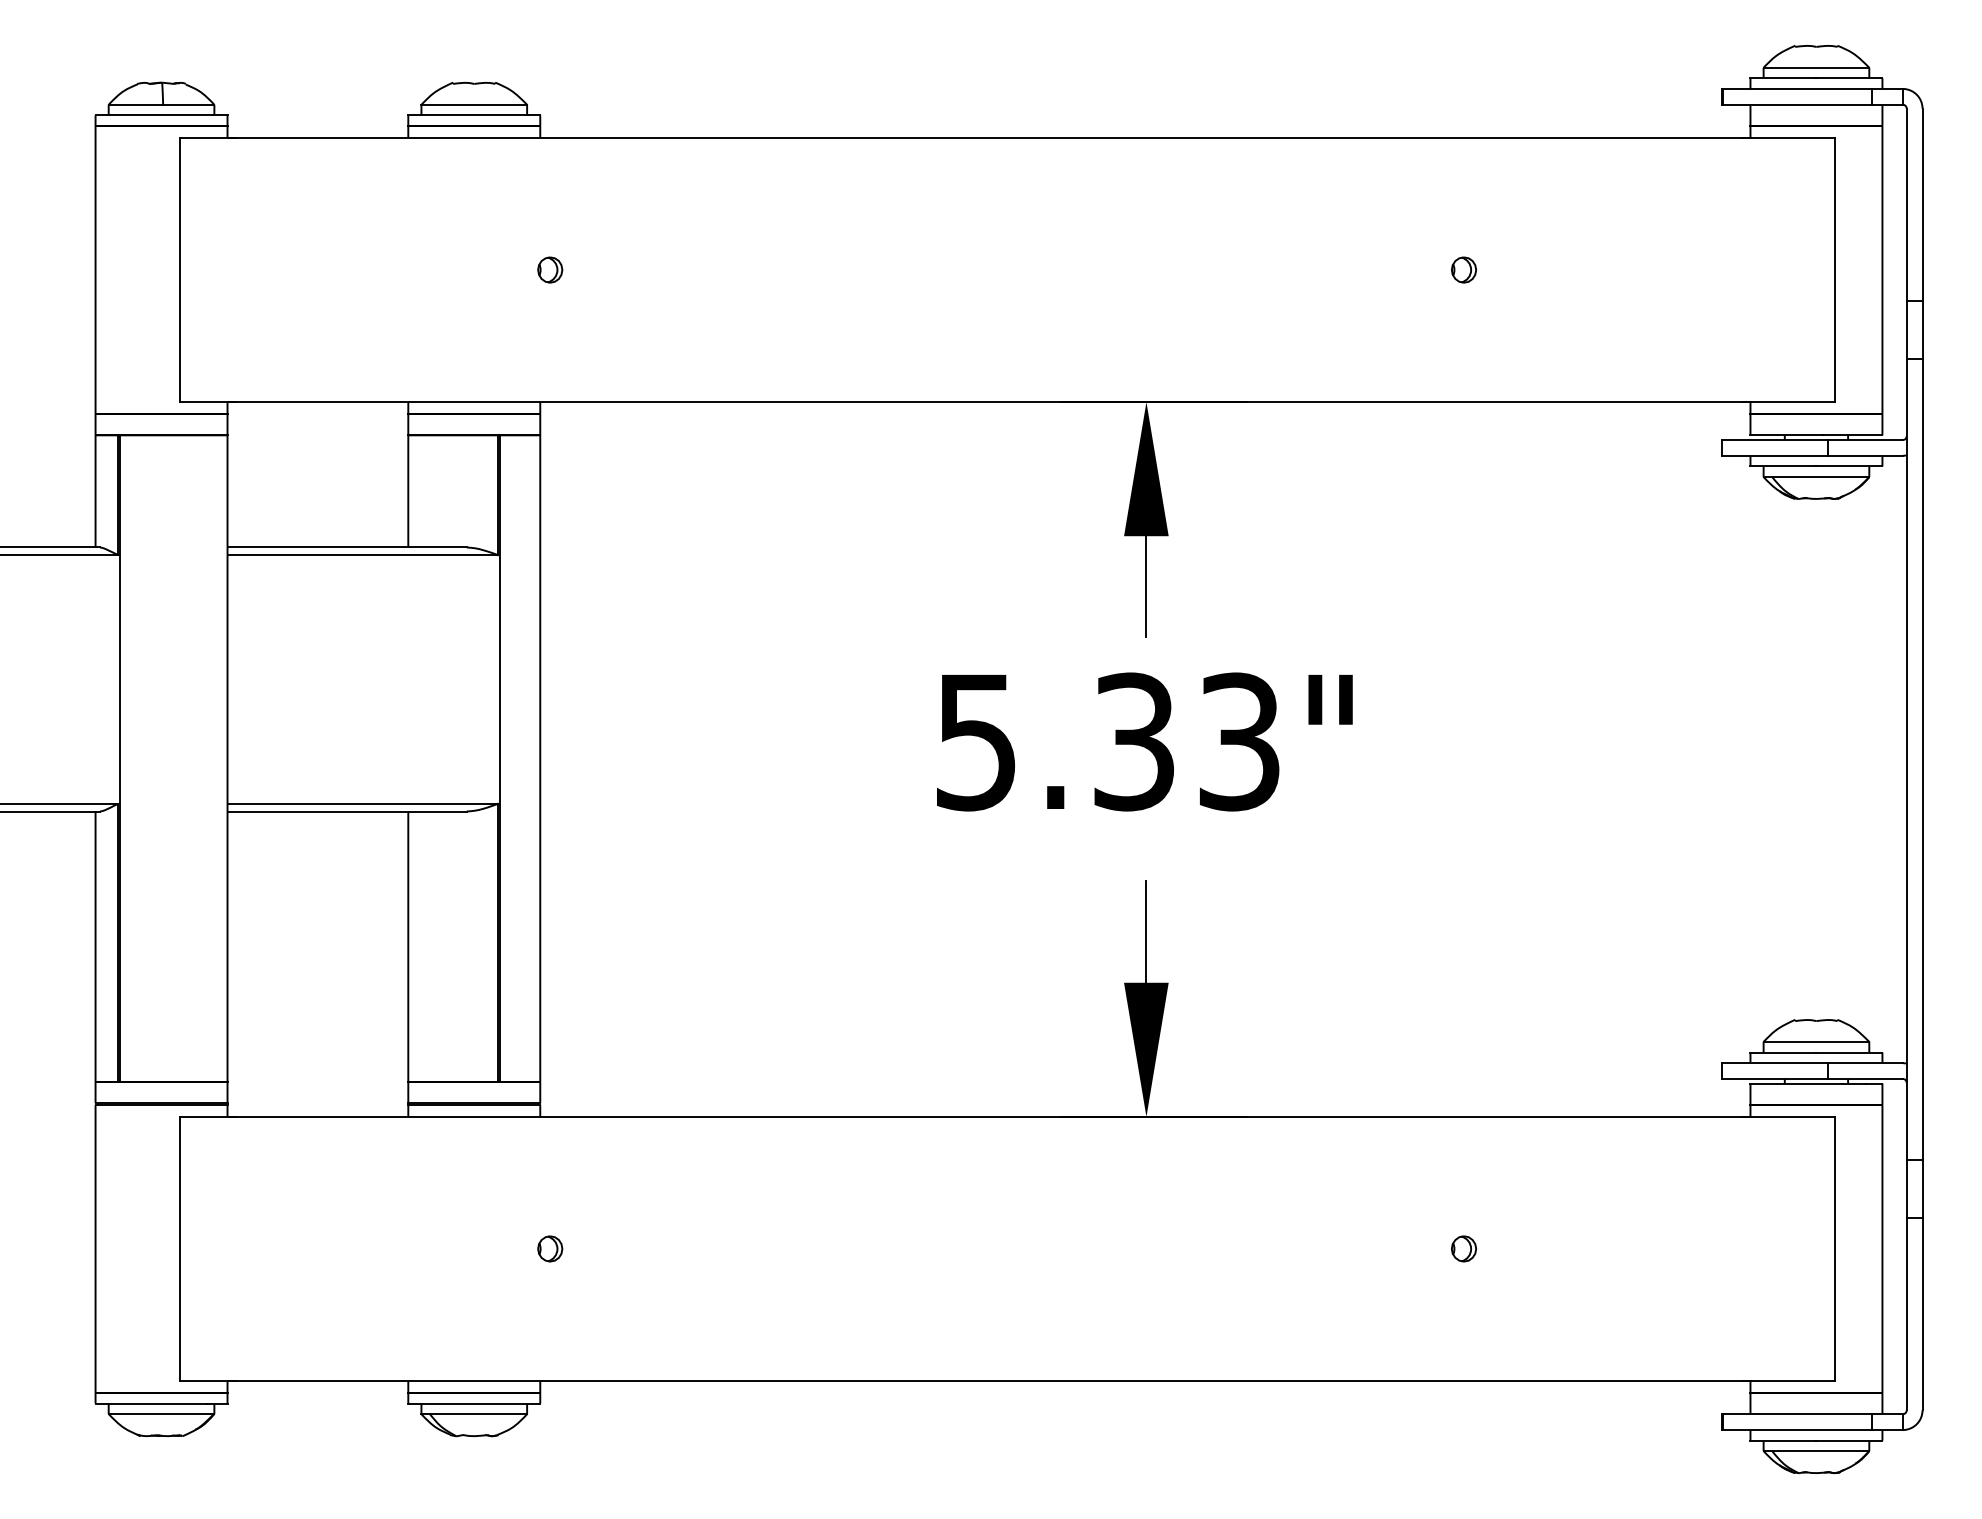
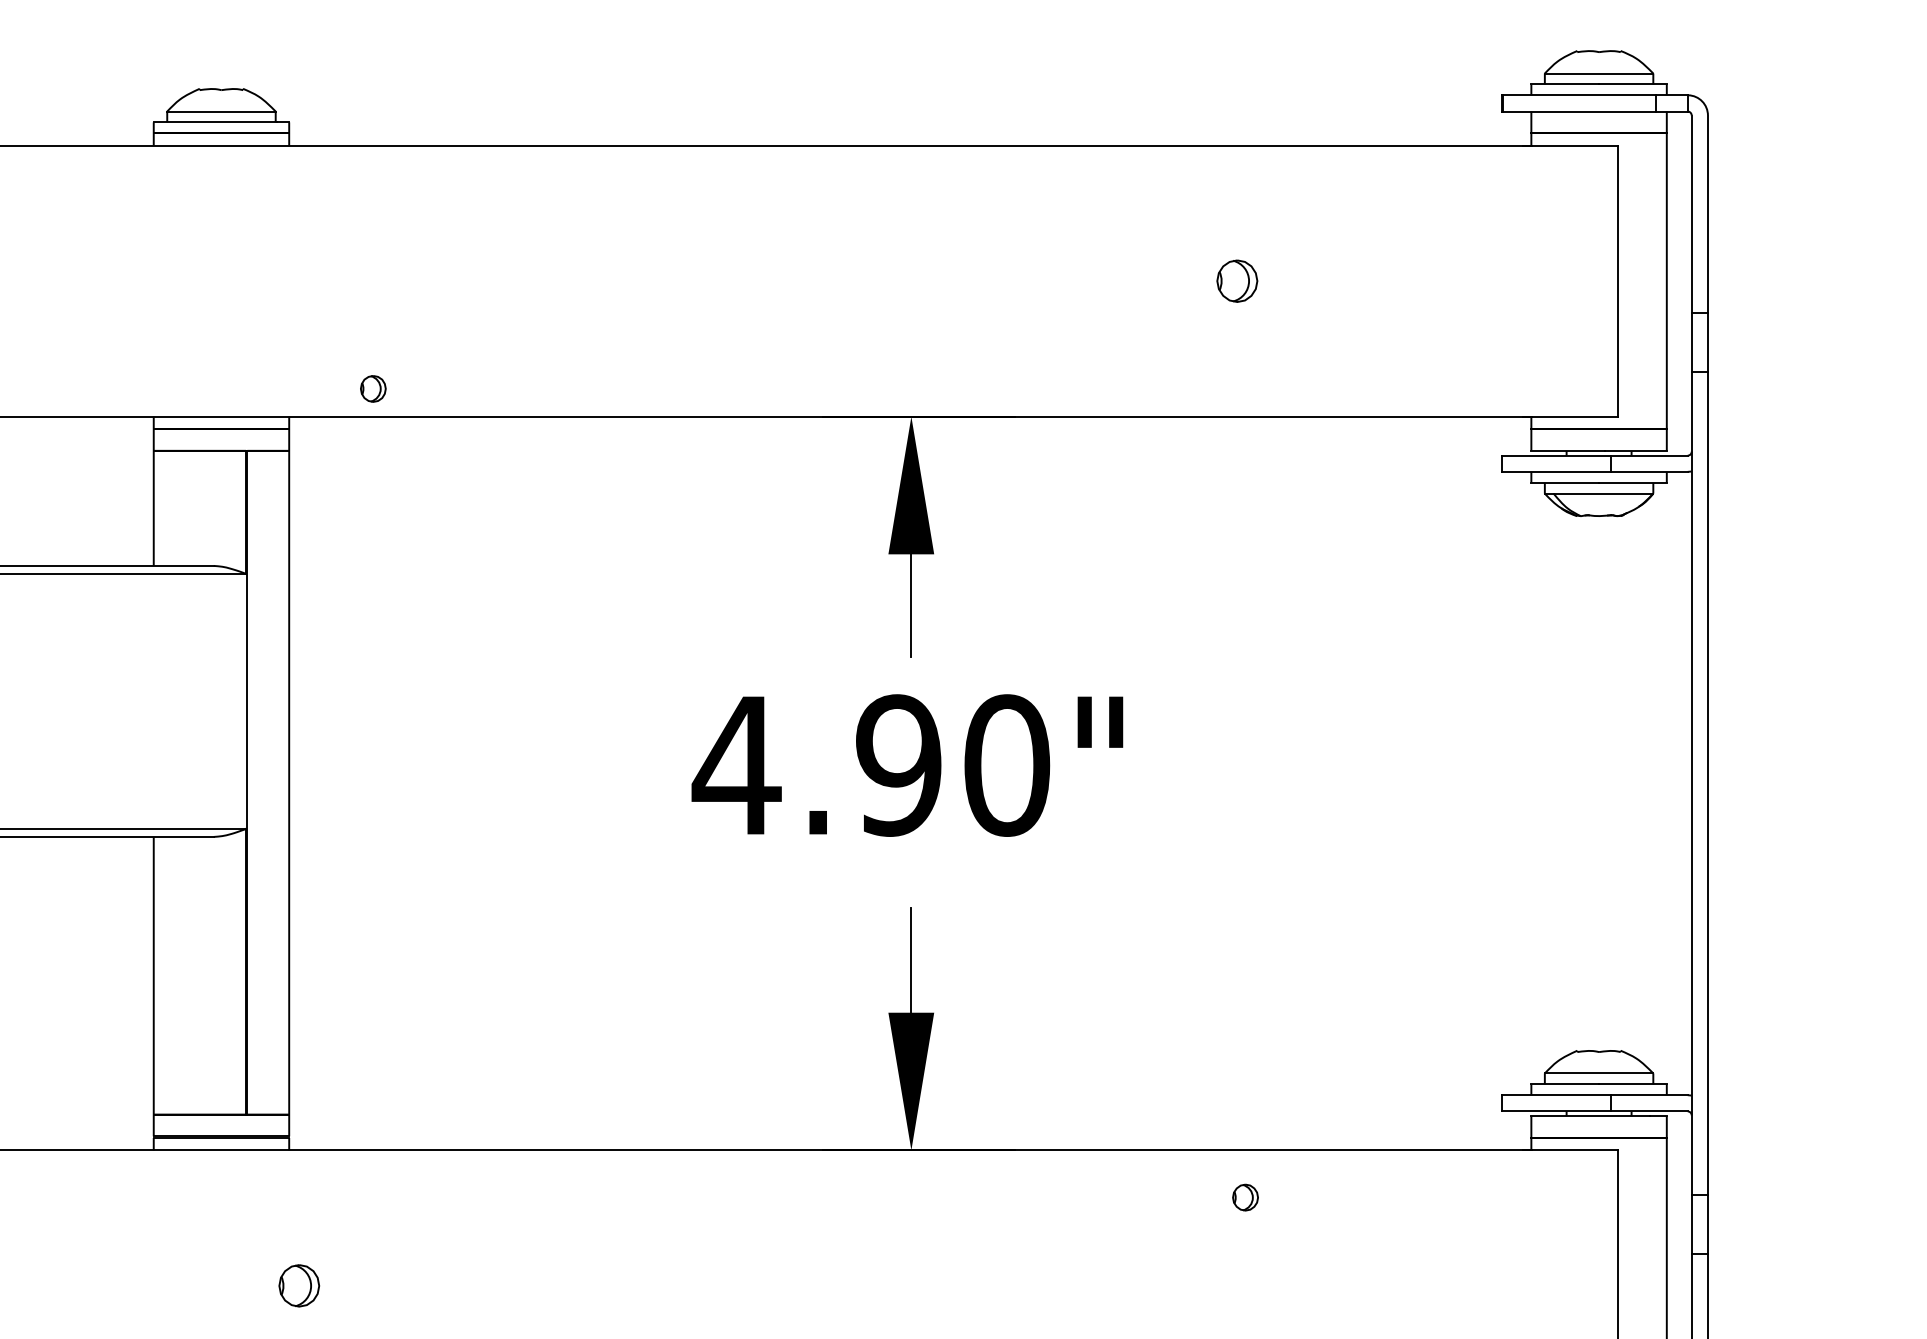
part: (550, 269) -> (373, 388), moved
part: (1463, 269) -> (1236, 280), size x1.6
text: (1106, 741) -> (870, 765), 5.33" -> 4.90"
part: (550, 1248) -> (299, 1285), size x1.6
part: (1463, 1248) -> (1245, 1197), moved

